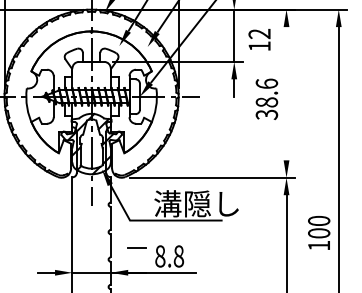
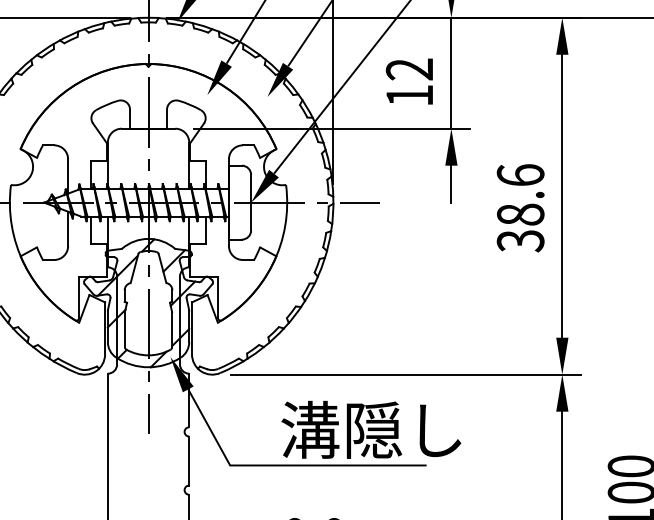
text: (259, 39) -> (409, 81), moved
line: (286, 93) -> (562, 195), added

